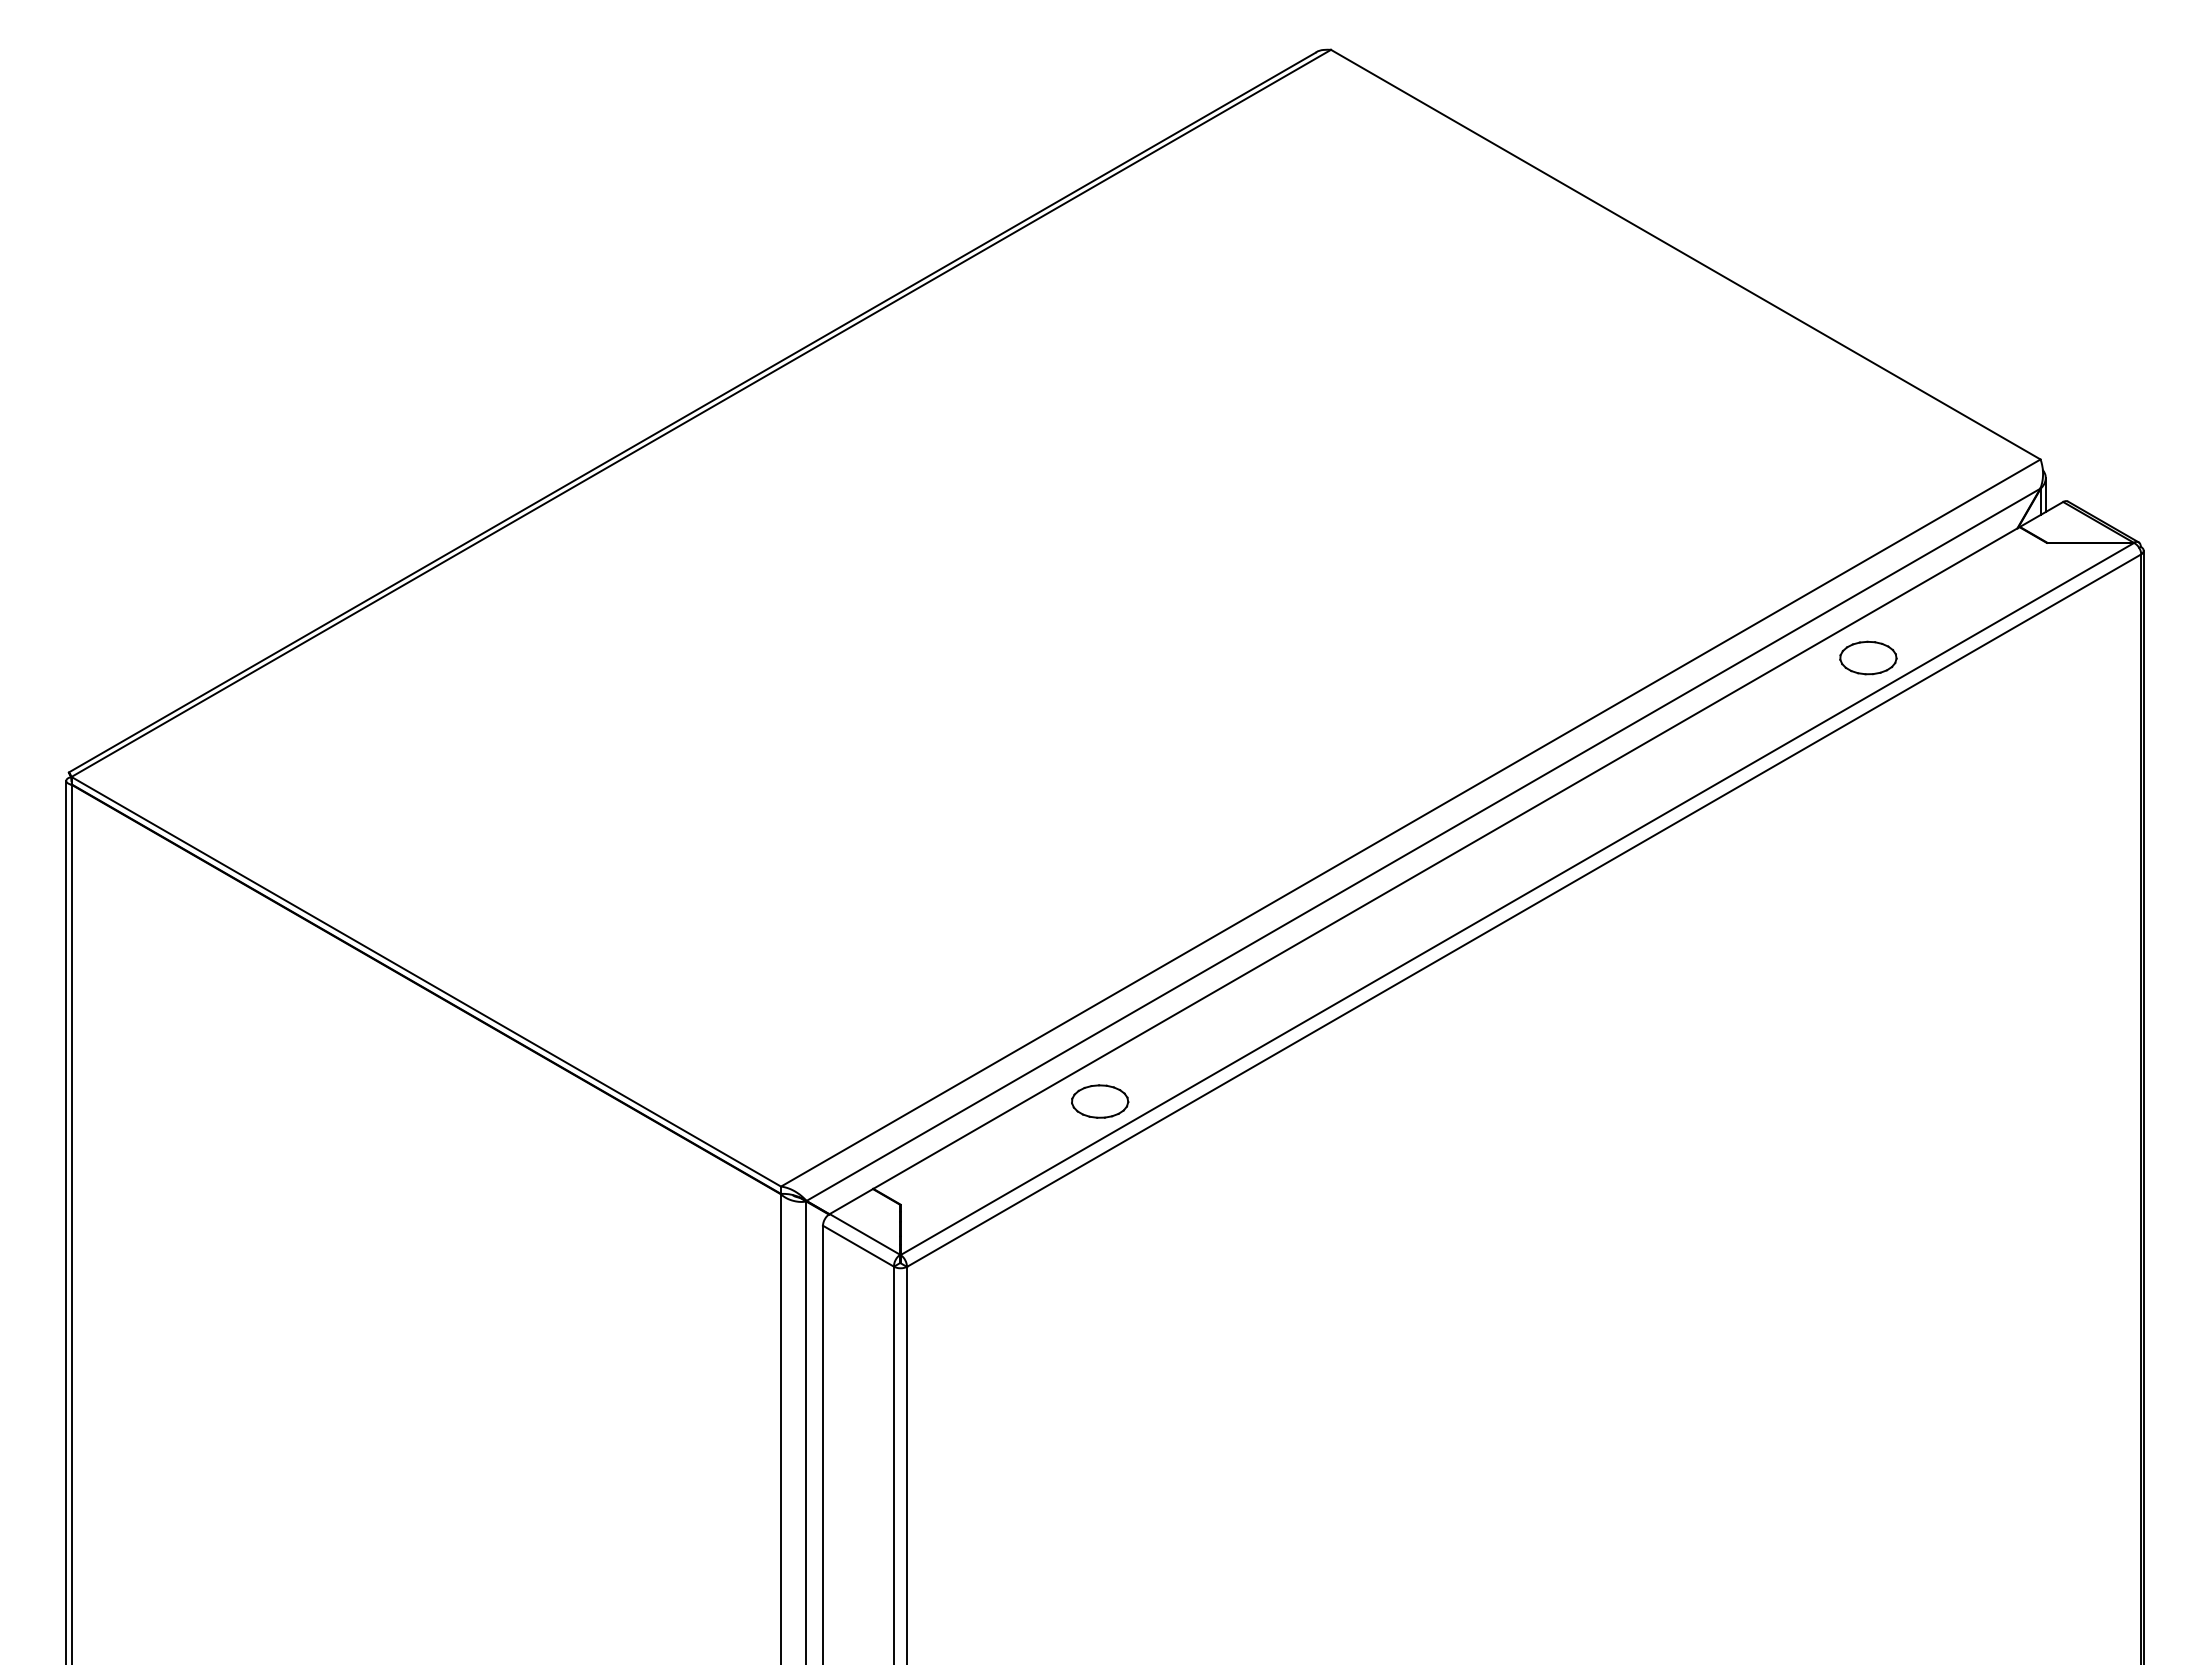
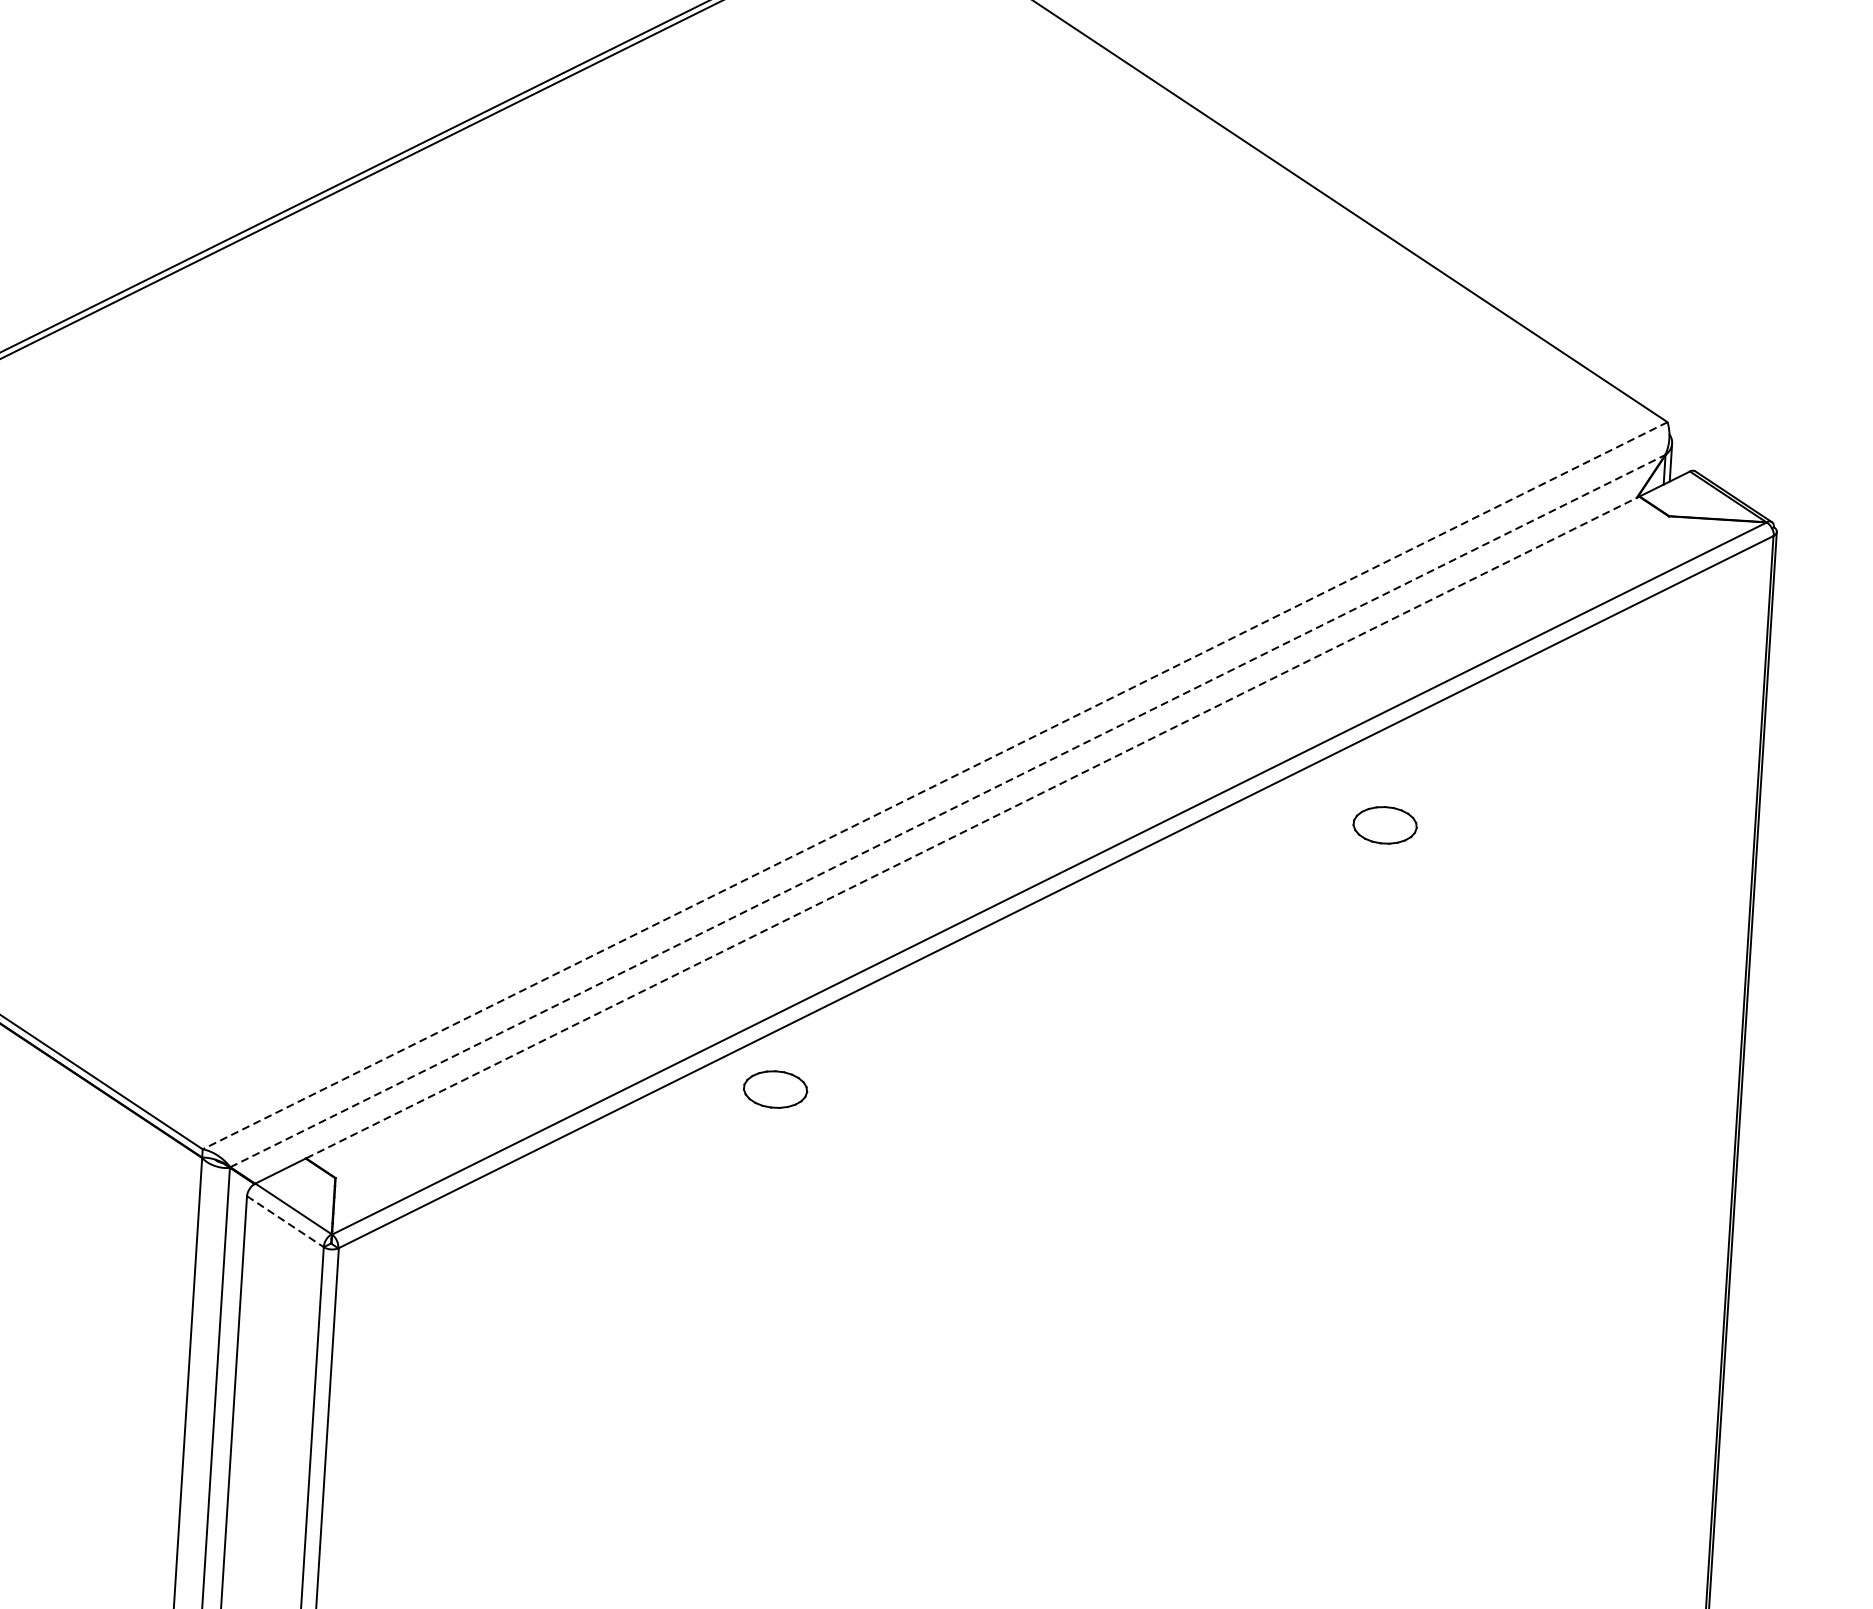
part: (1868, 657) -> (1385, 824), moved
line: (1410, 823) -> (934, 786), solid -> dashed
line: (1423, 844) -> (947, 810), solid -> dashed
line: (1446, 858) -> (972, 828), solid -> dashed
part: (1100, 1101) -> (775, 1089), moved
line: (858, 1246) -> (285, 1222), solid -> dashed

